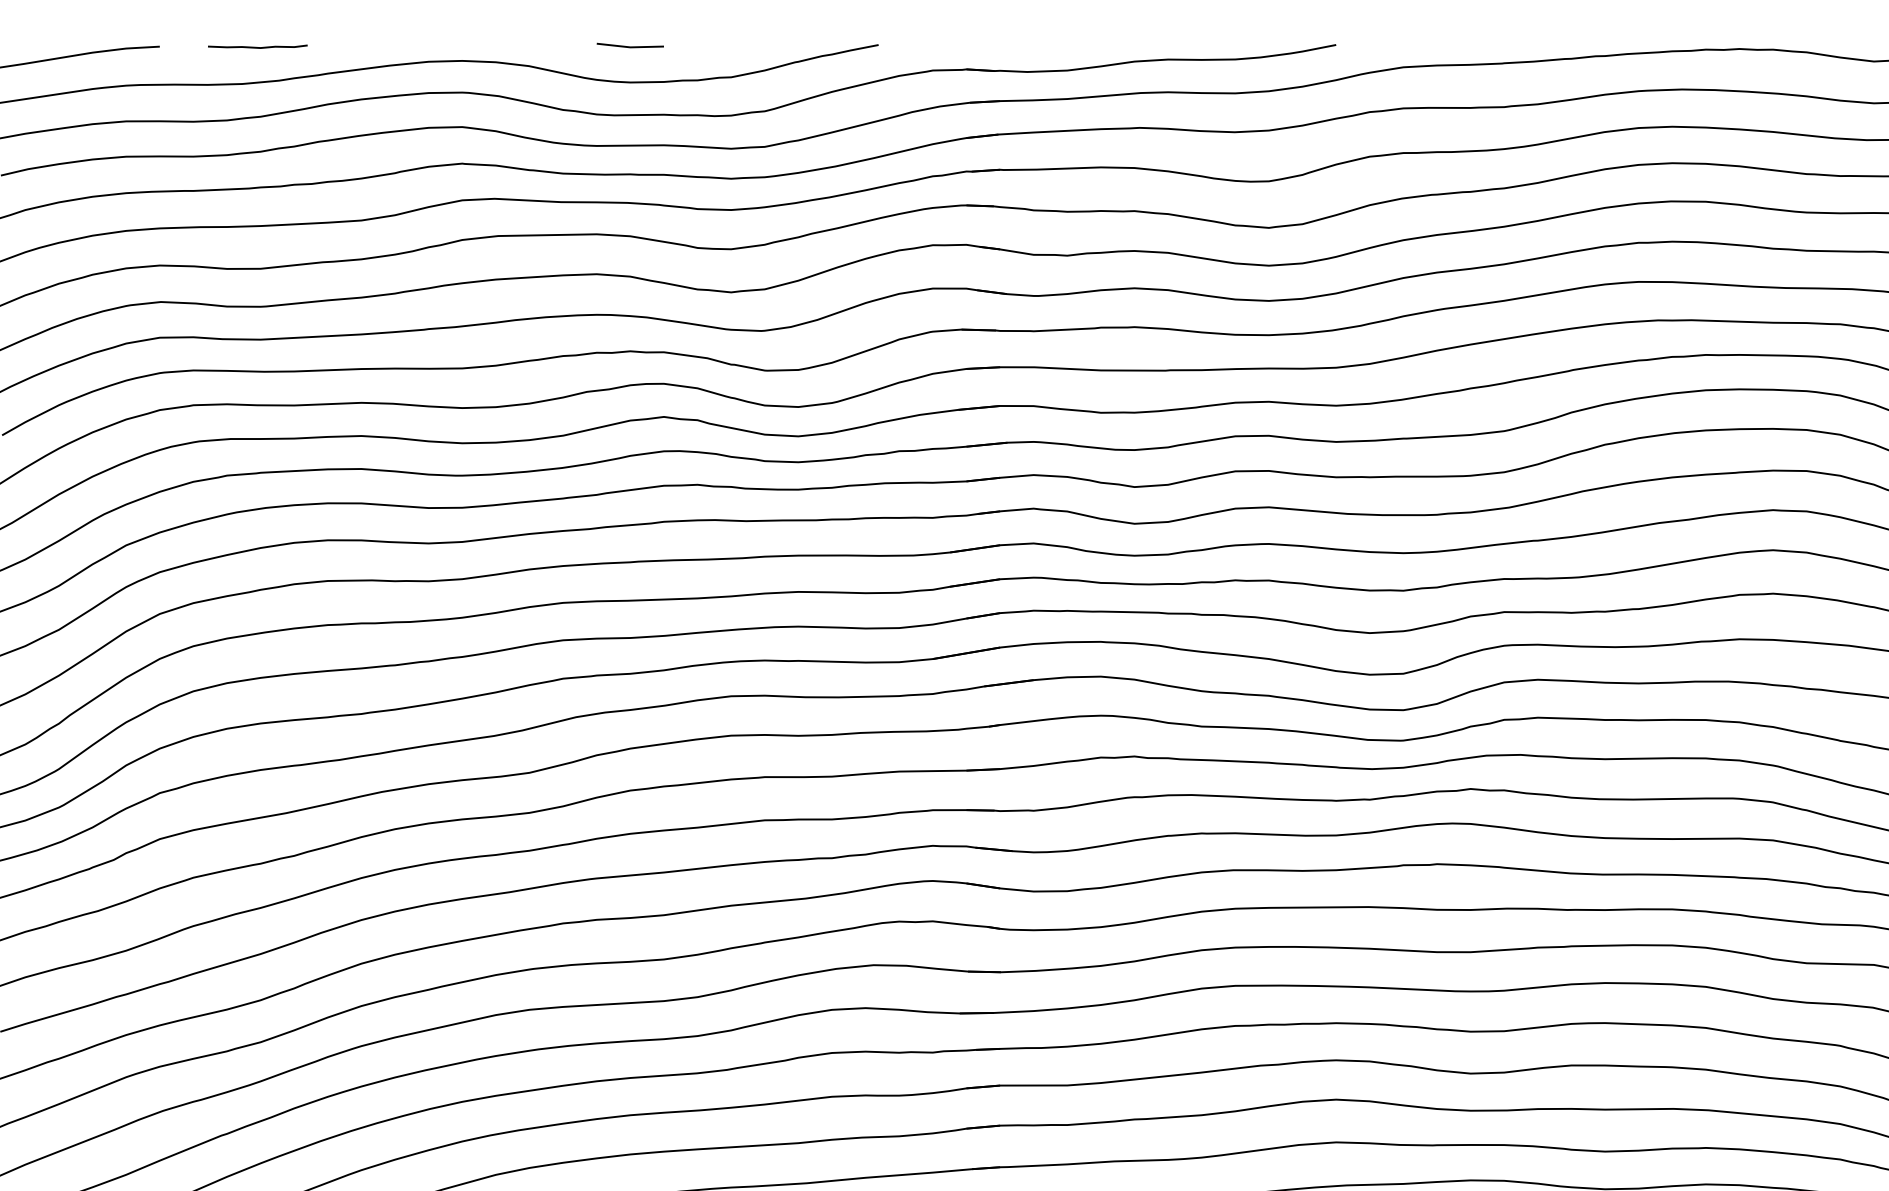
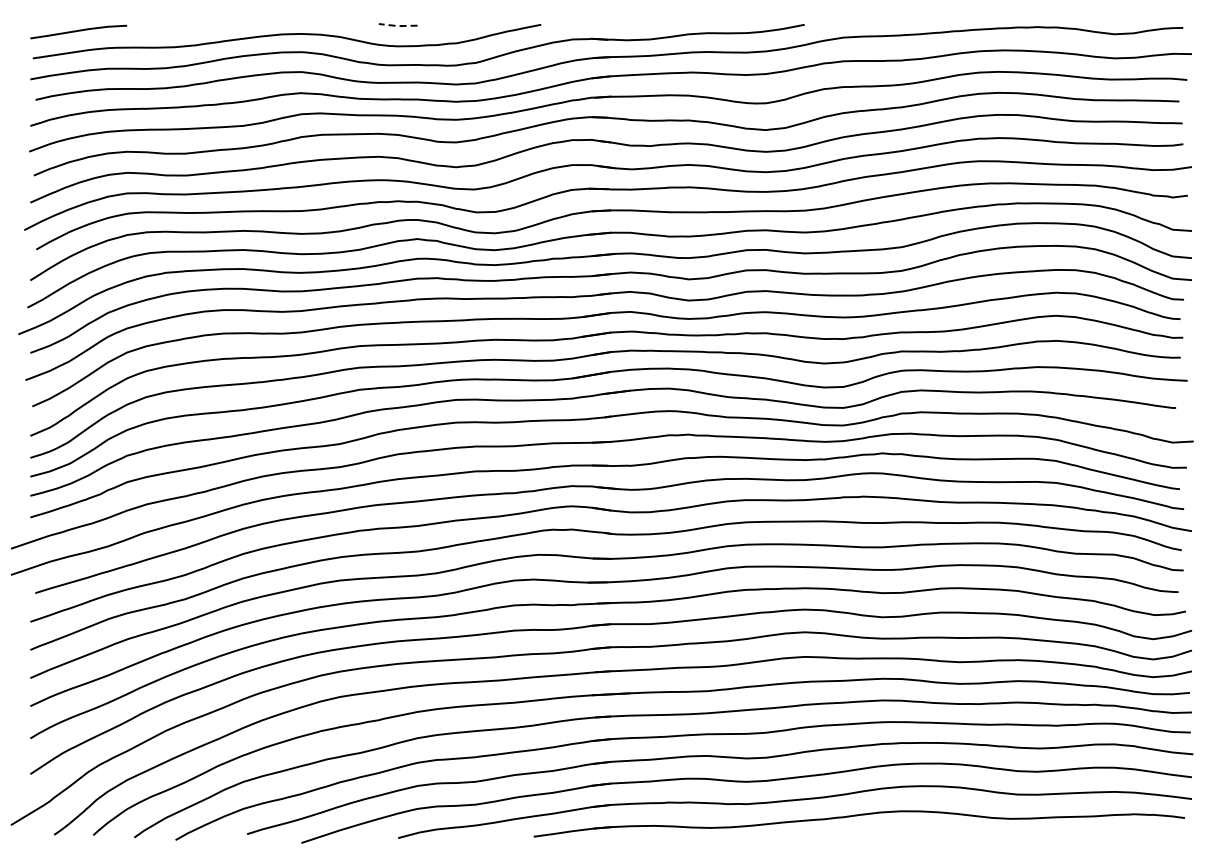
curve: (257, 46) -> (183, 25), removed
line: (630, 48) -> (398, 26), solid -> dashed

